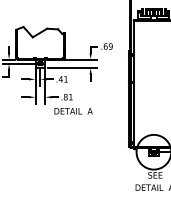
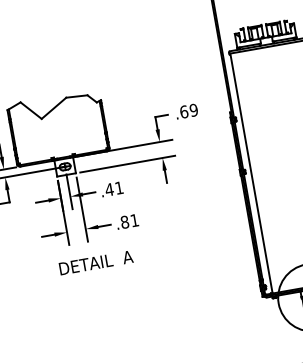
text: (73, 111) -> (96, 263), moved

